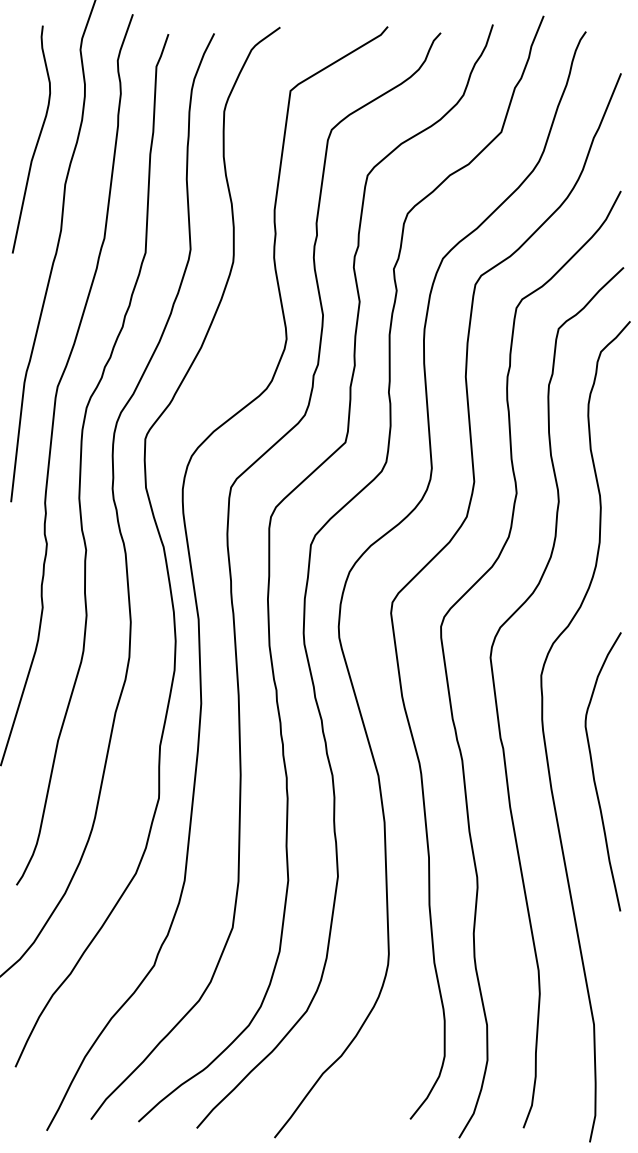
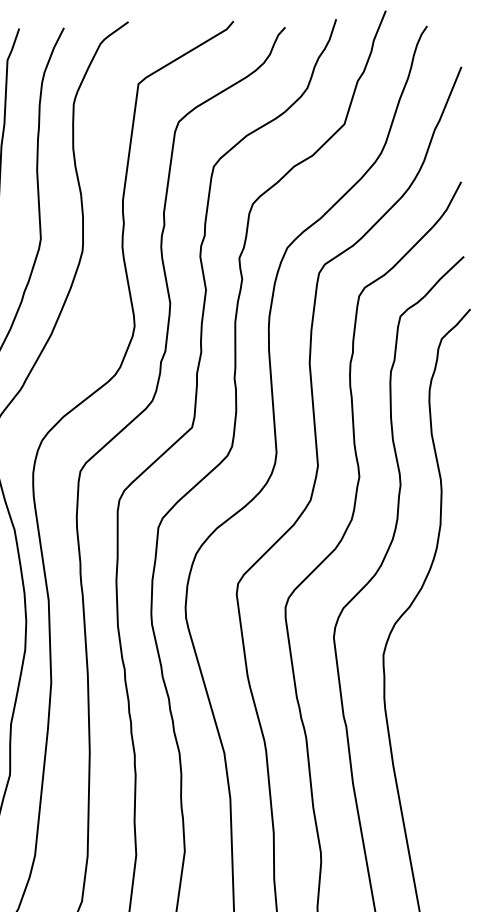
curve: (594, 773) -> (435, 750), removed

